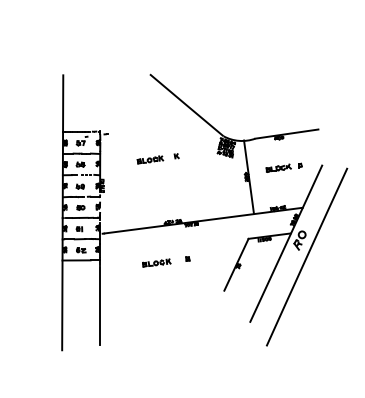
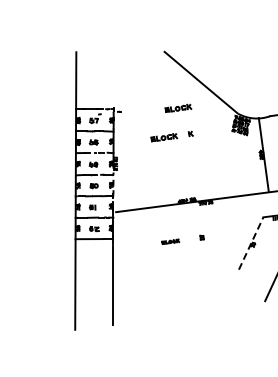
part: (164, 130) -> (178, 107), added
part: (156, 262) -> (170, 241), size x0.6
line: (236, 264) -> (251, 243), solid -> dashed

